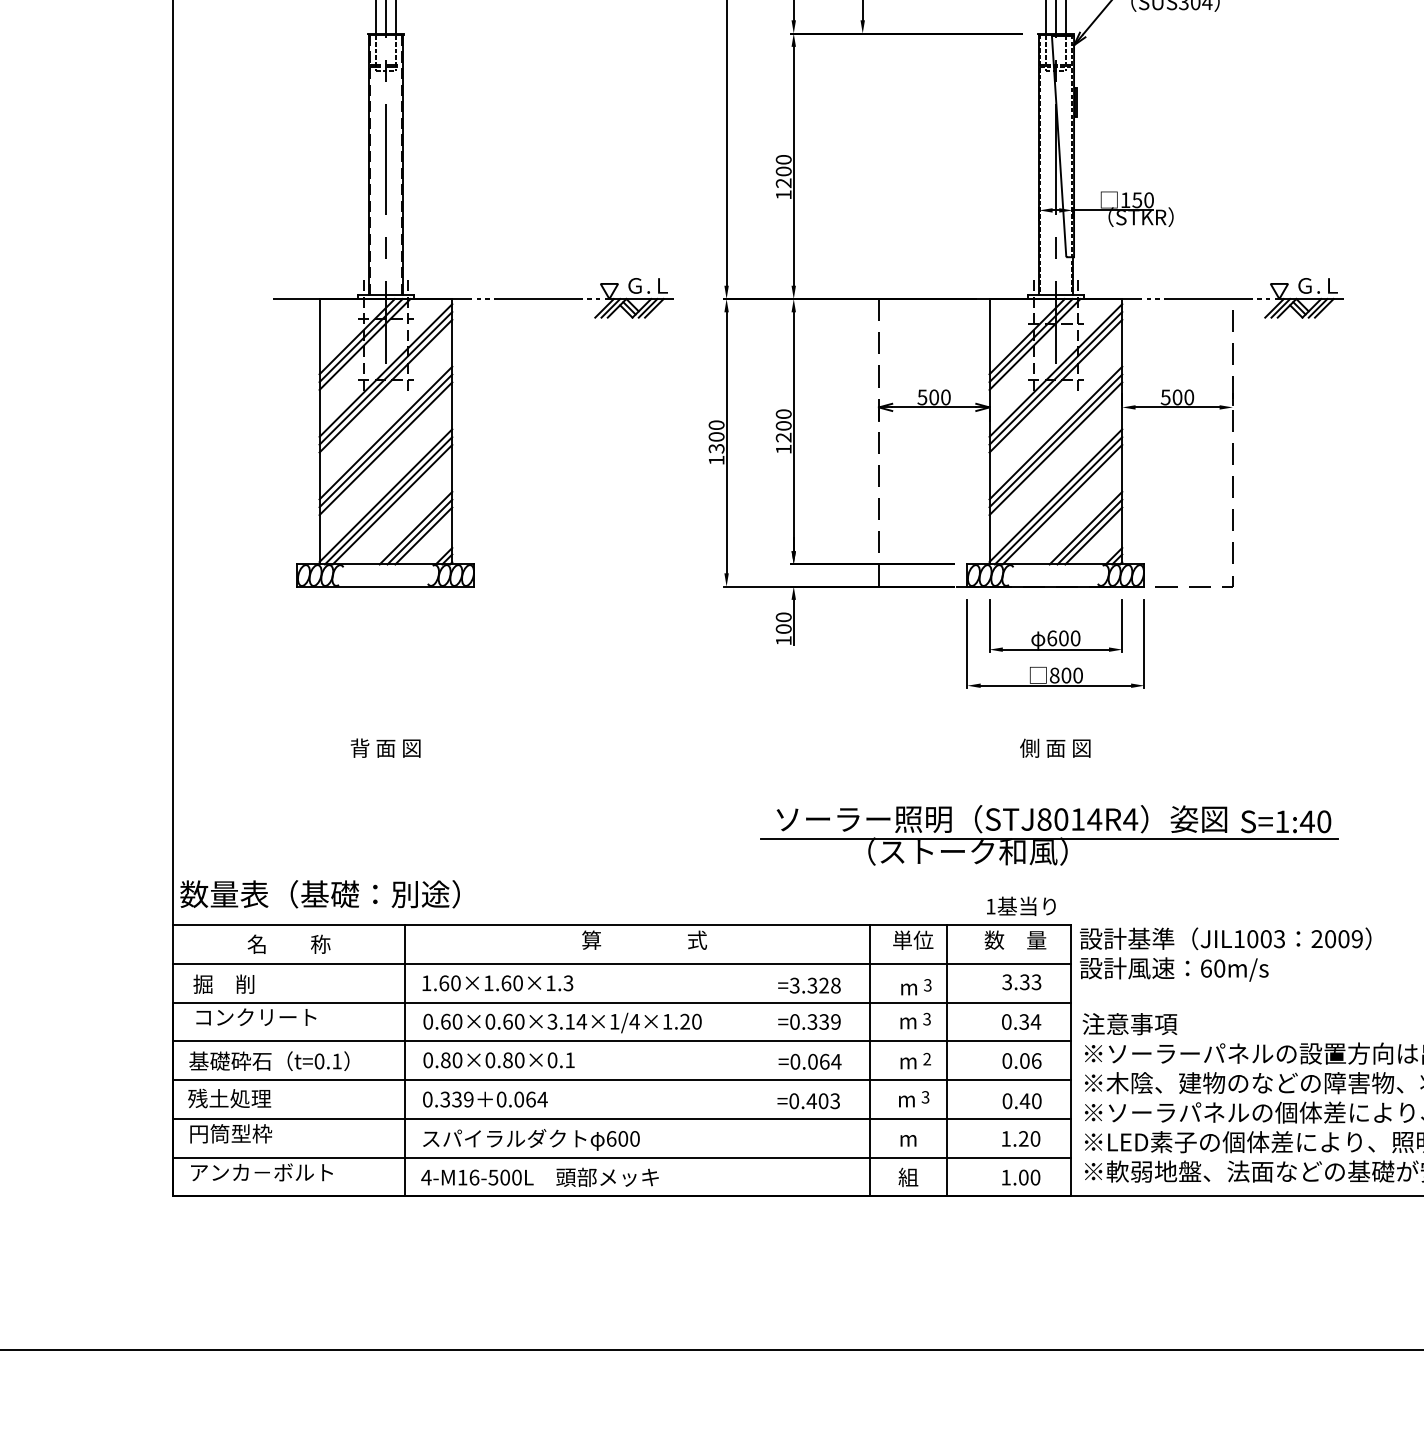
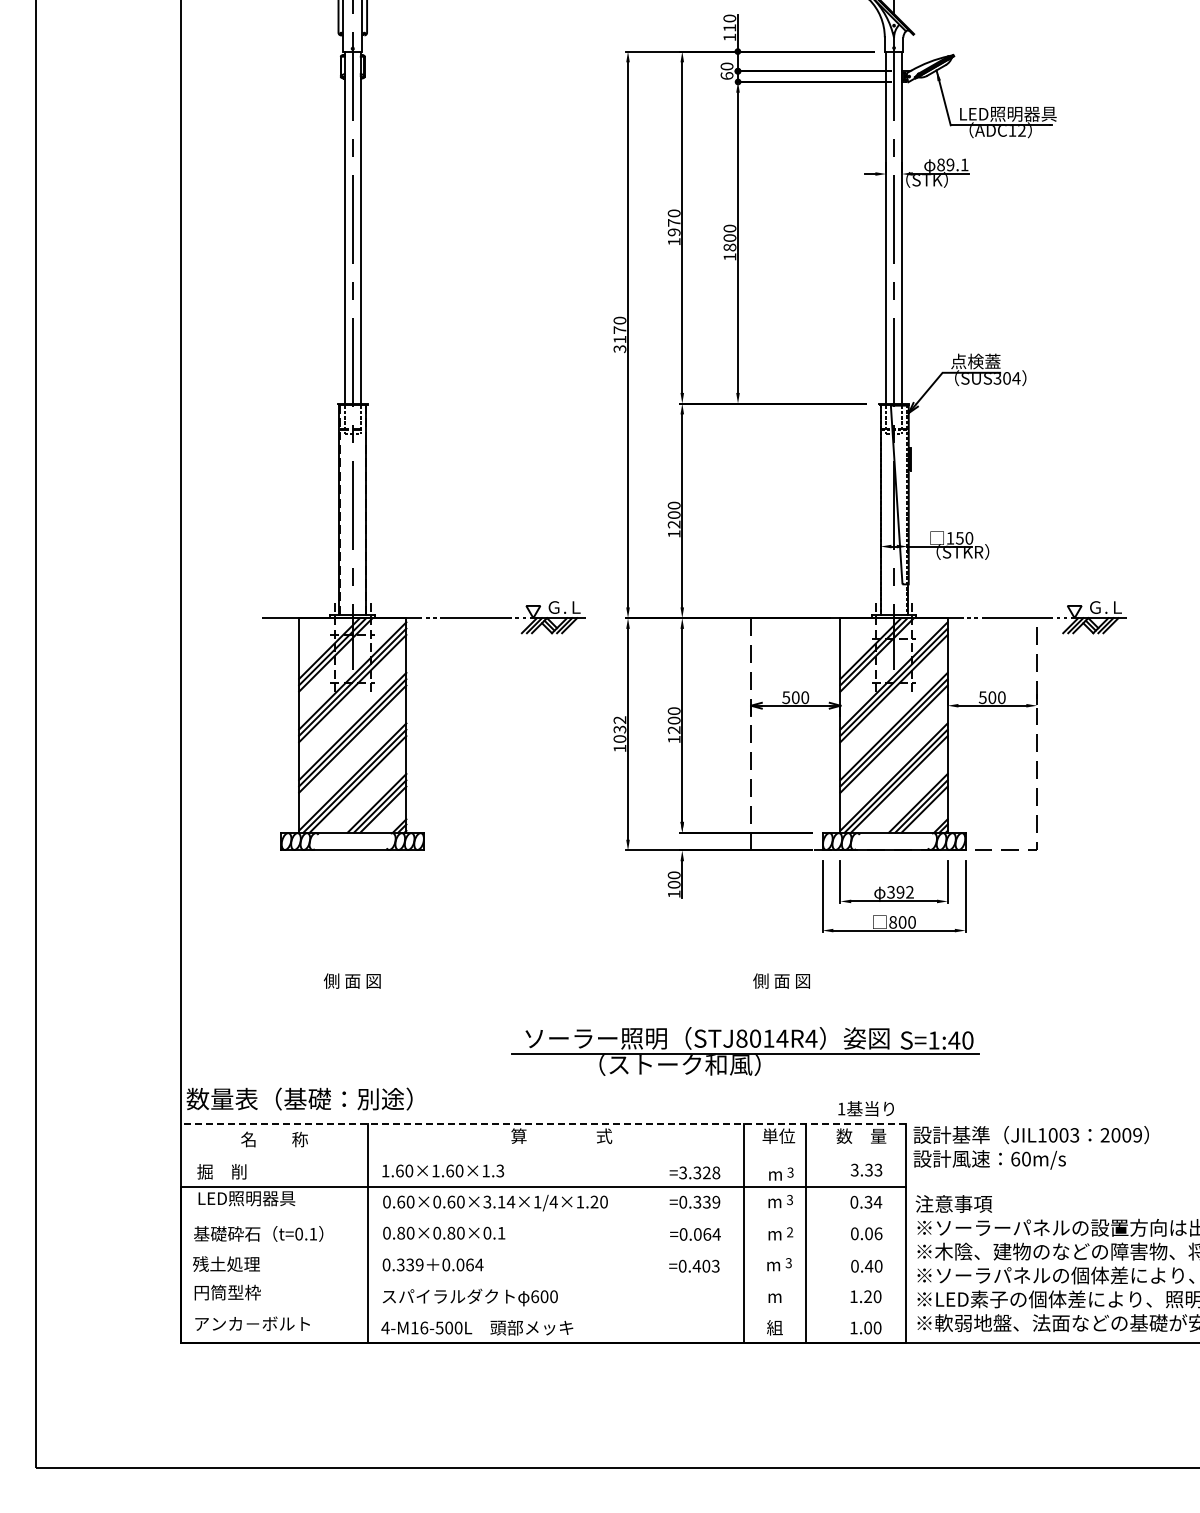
text: (716, 436) -> (619, 729), 1300 -> 1032
text: (1063, 638) -> (900, 892), 600 -> 392
text: (359, 747) -> (331, 980), 背 面 図 -> 側 面 図
text: (1055, 747) -> (781, 980), moved
part: (1048, 835) -> (745, 1051), moved
line: (621, 925) -> (543, 1124), solid -> dashed
line: (621, 964) -> (543, 1155), removed
text: (255, 1017) -> (247, 1198), コンクリート -> LED照明器具
line: (621, 1040) -> (543, 1217), removed
line: (621, 1080) -> (543, 1249), removed
line: (621, 1118) -> (543, 1280), removed
line: (621, 1157) -> (543, 1311), removed

